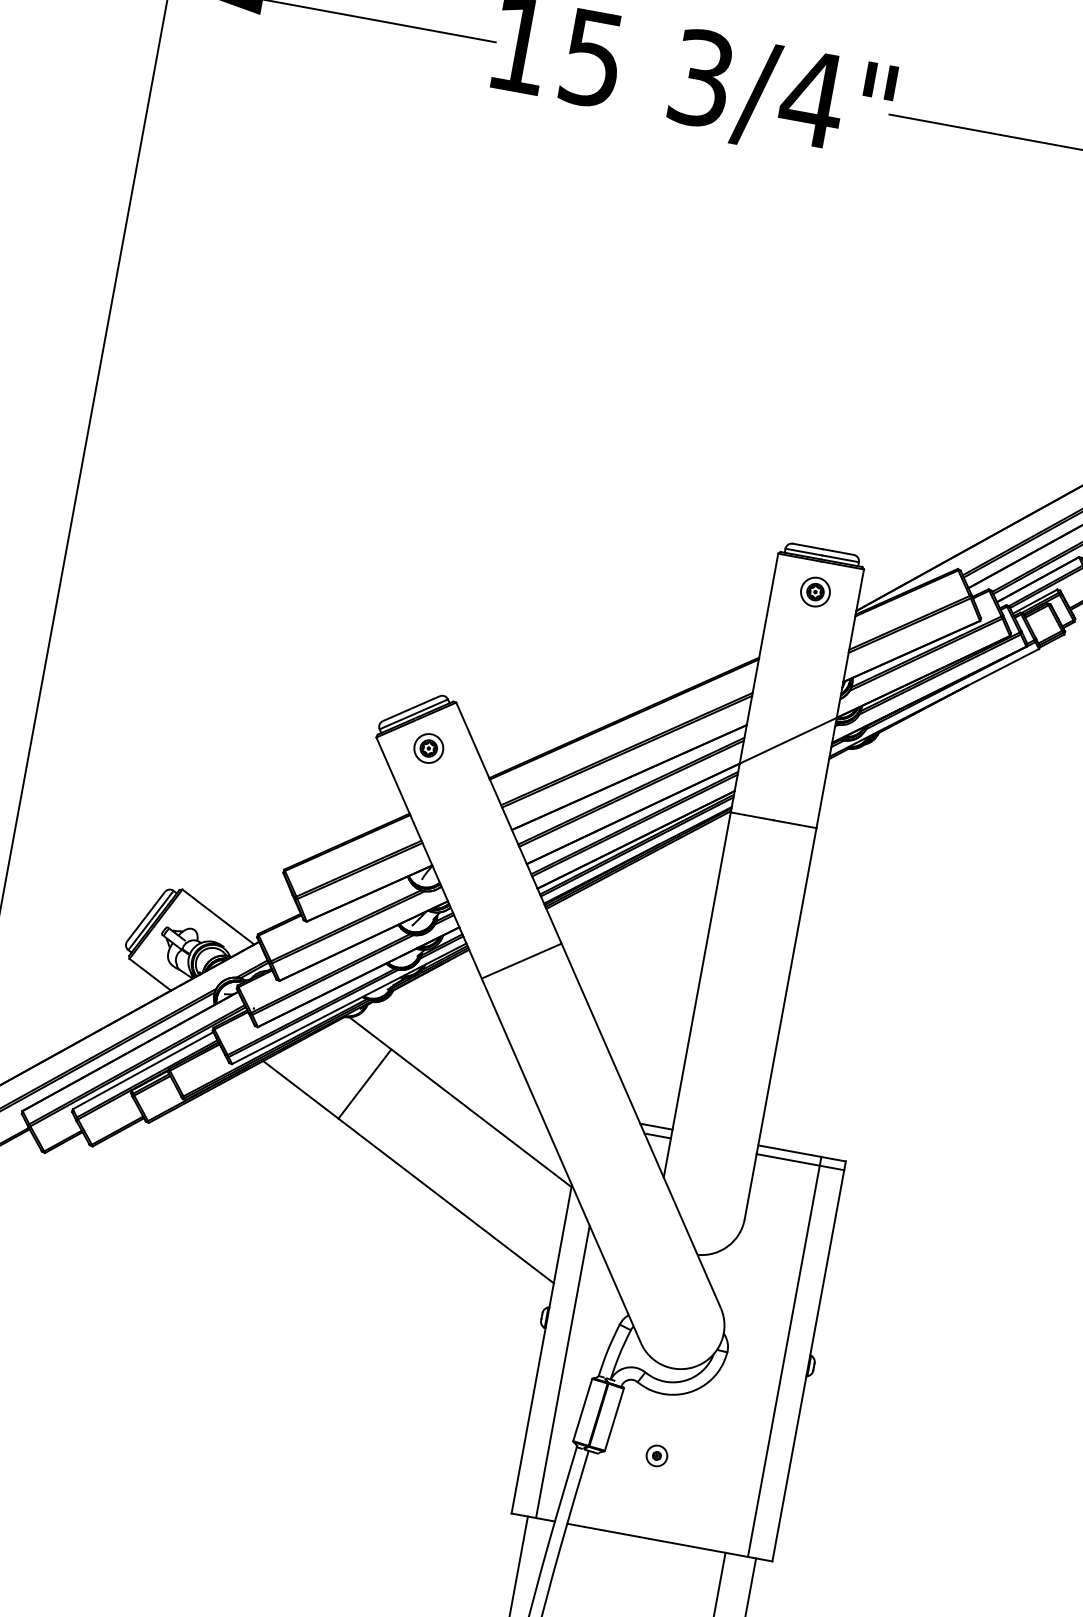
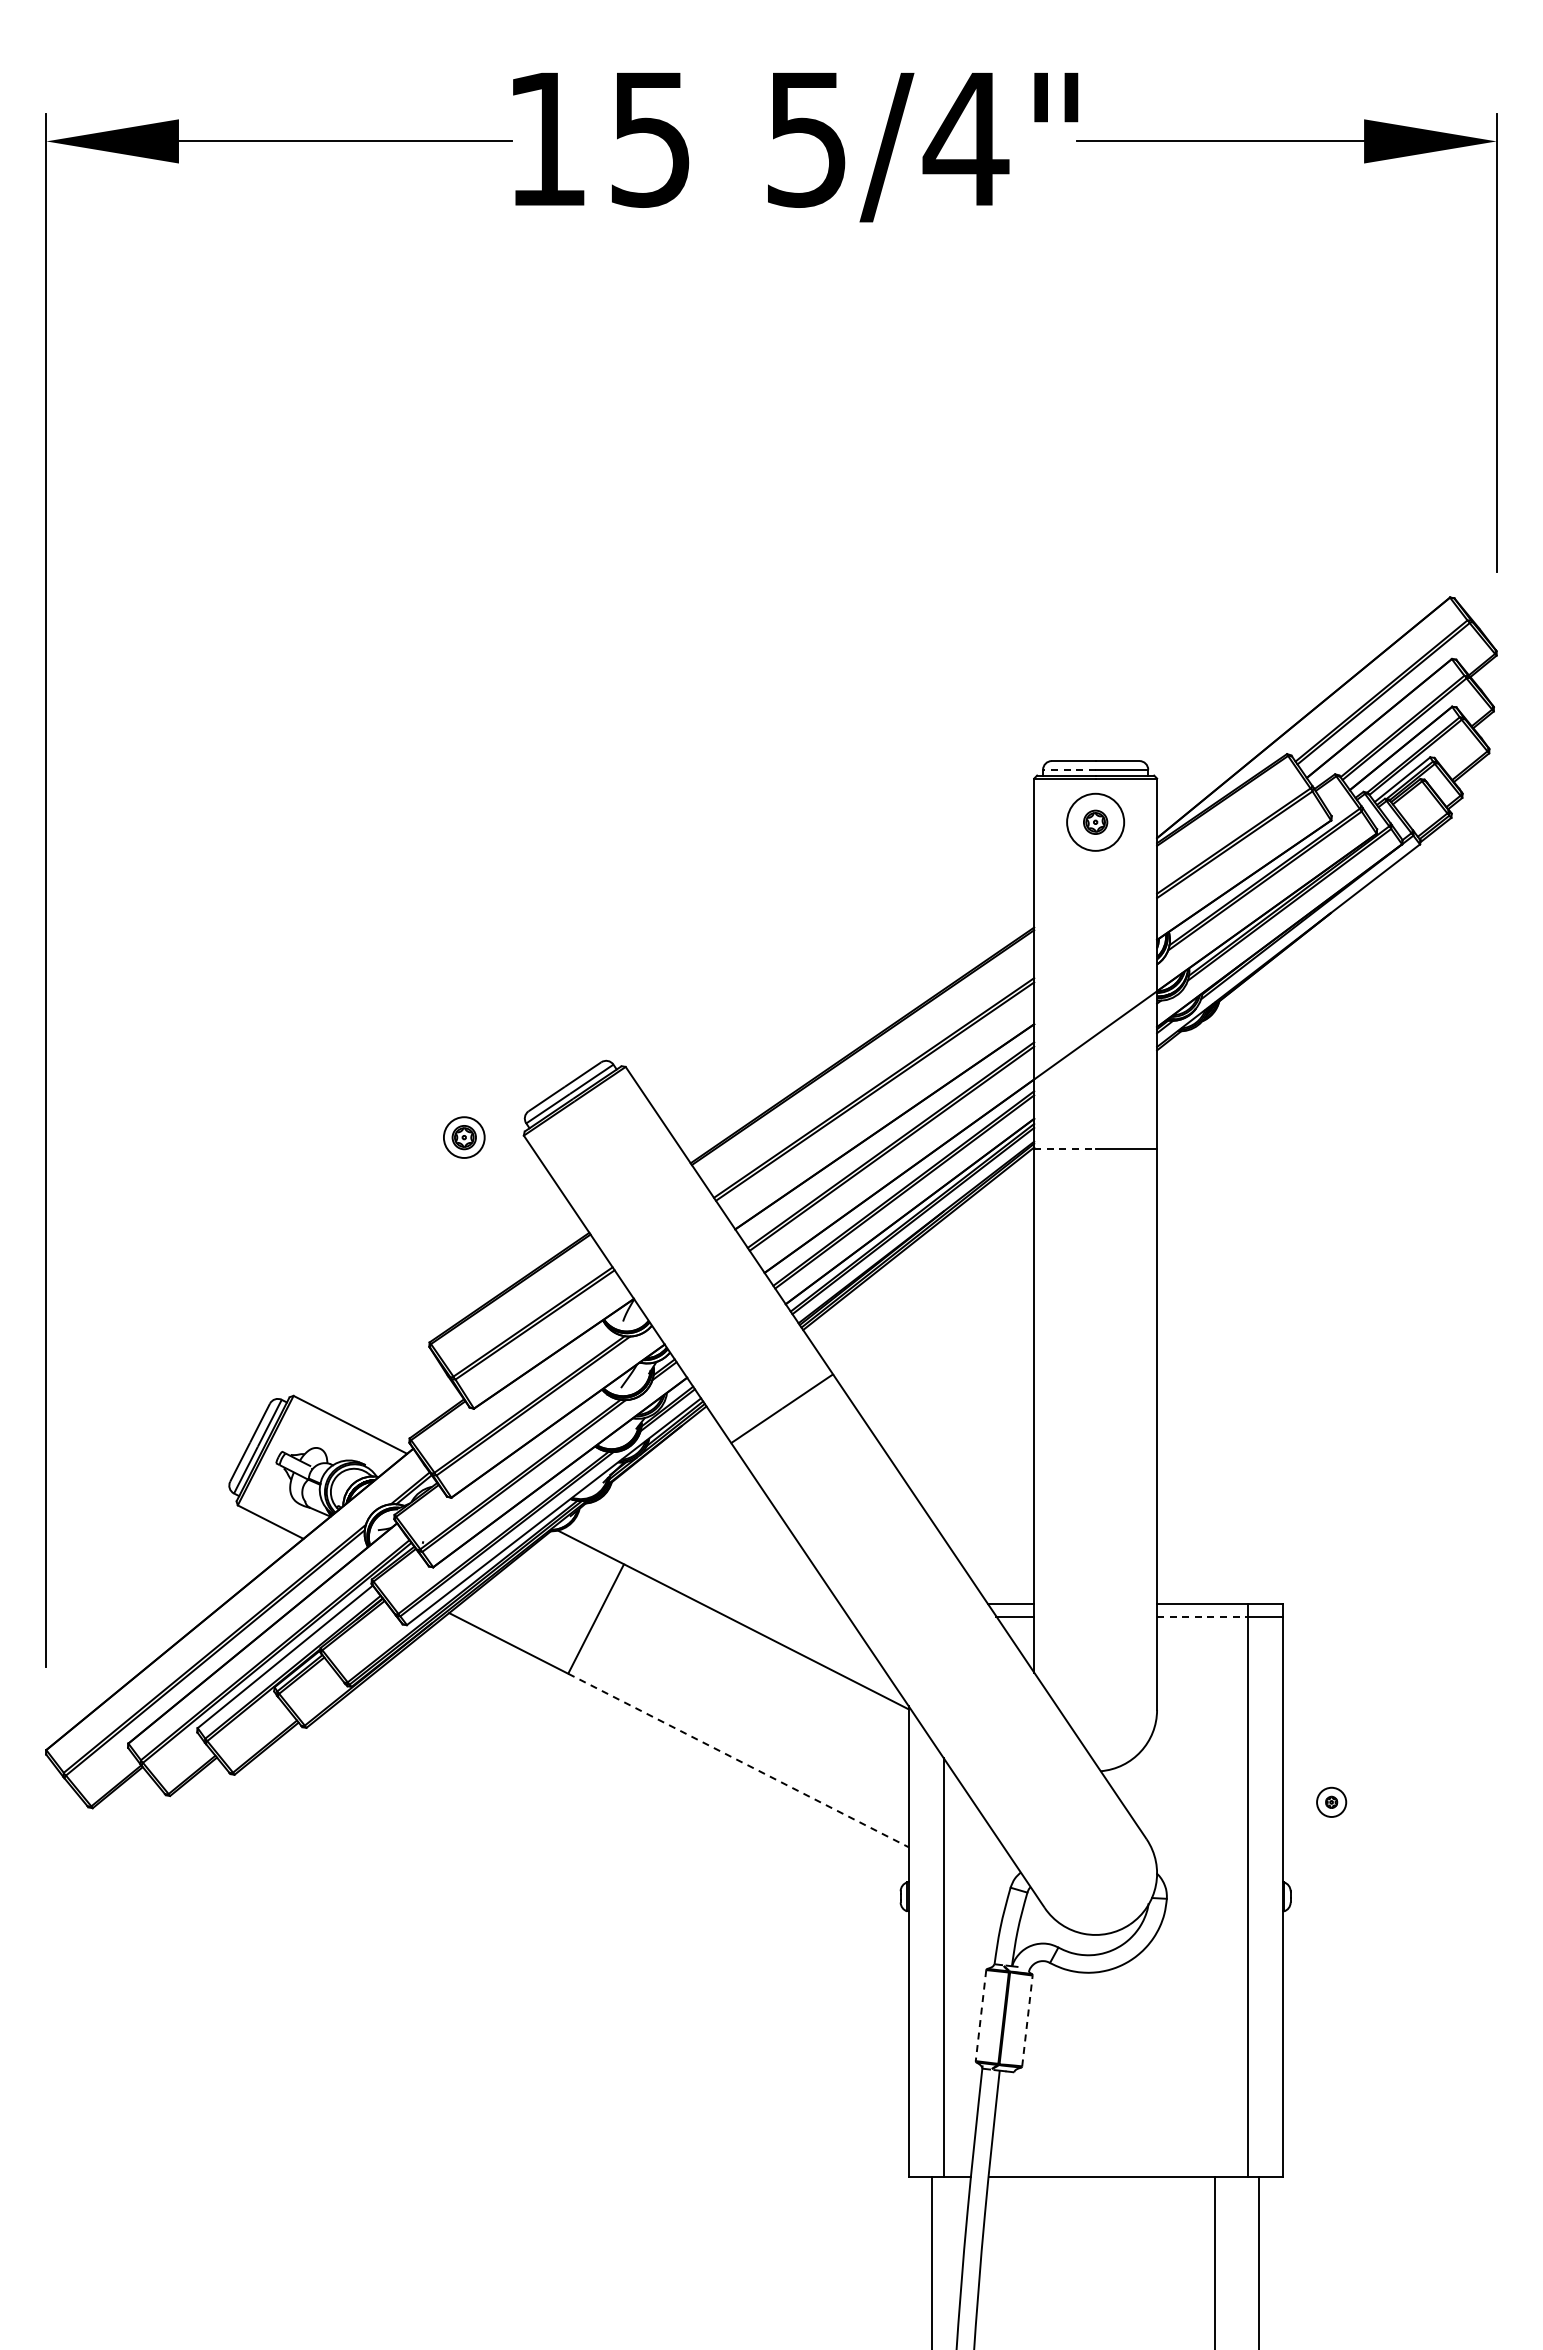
text: (701, 77) -> (806, 138), 3/4" -> 5/4"
line: (803, 551) -> (1068, 769), solid -> dashed
circle: (815, 591) -> (1095, 821), size x1.4
part: (428, 748) -> (464, 1137), moved
line: (751, 816) -> (1064, 1149), solid -> dashed
line: (788, 1159) -> (1202, 1616), solid -> dashed
line: (446, 1200) -> (738, 1760), solid -> dashed
line: (583, 1410) -> (981, 2015), solid -> dashed
line: (614, 1419) -> (1027, 2020), solid -> dashed
part: (656, 1455) -> (1331, 1801), moved

